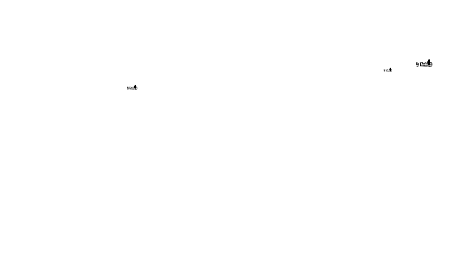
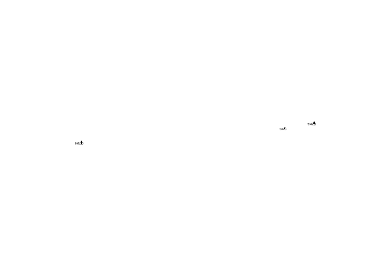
part: (423, 63) -> (311, 123), size x0.62

